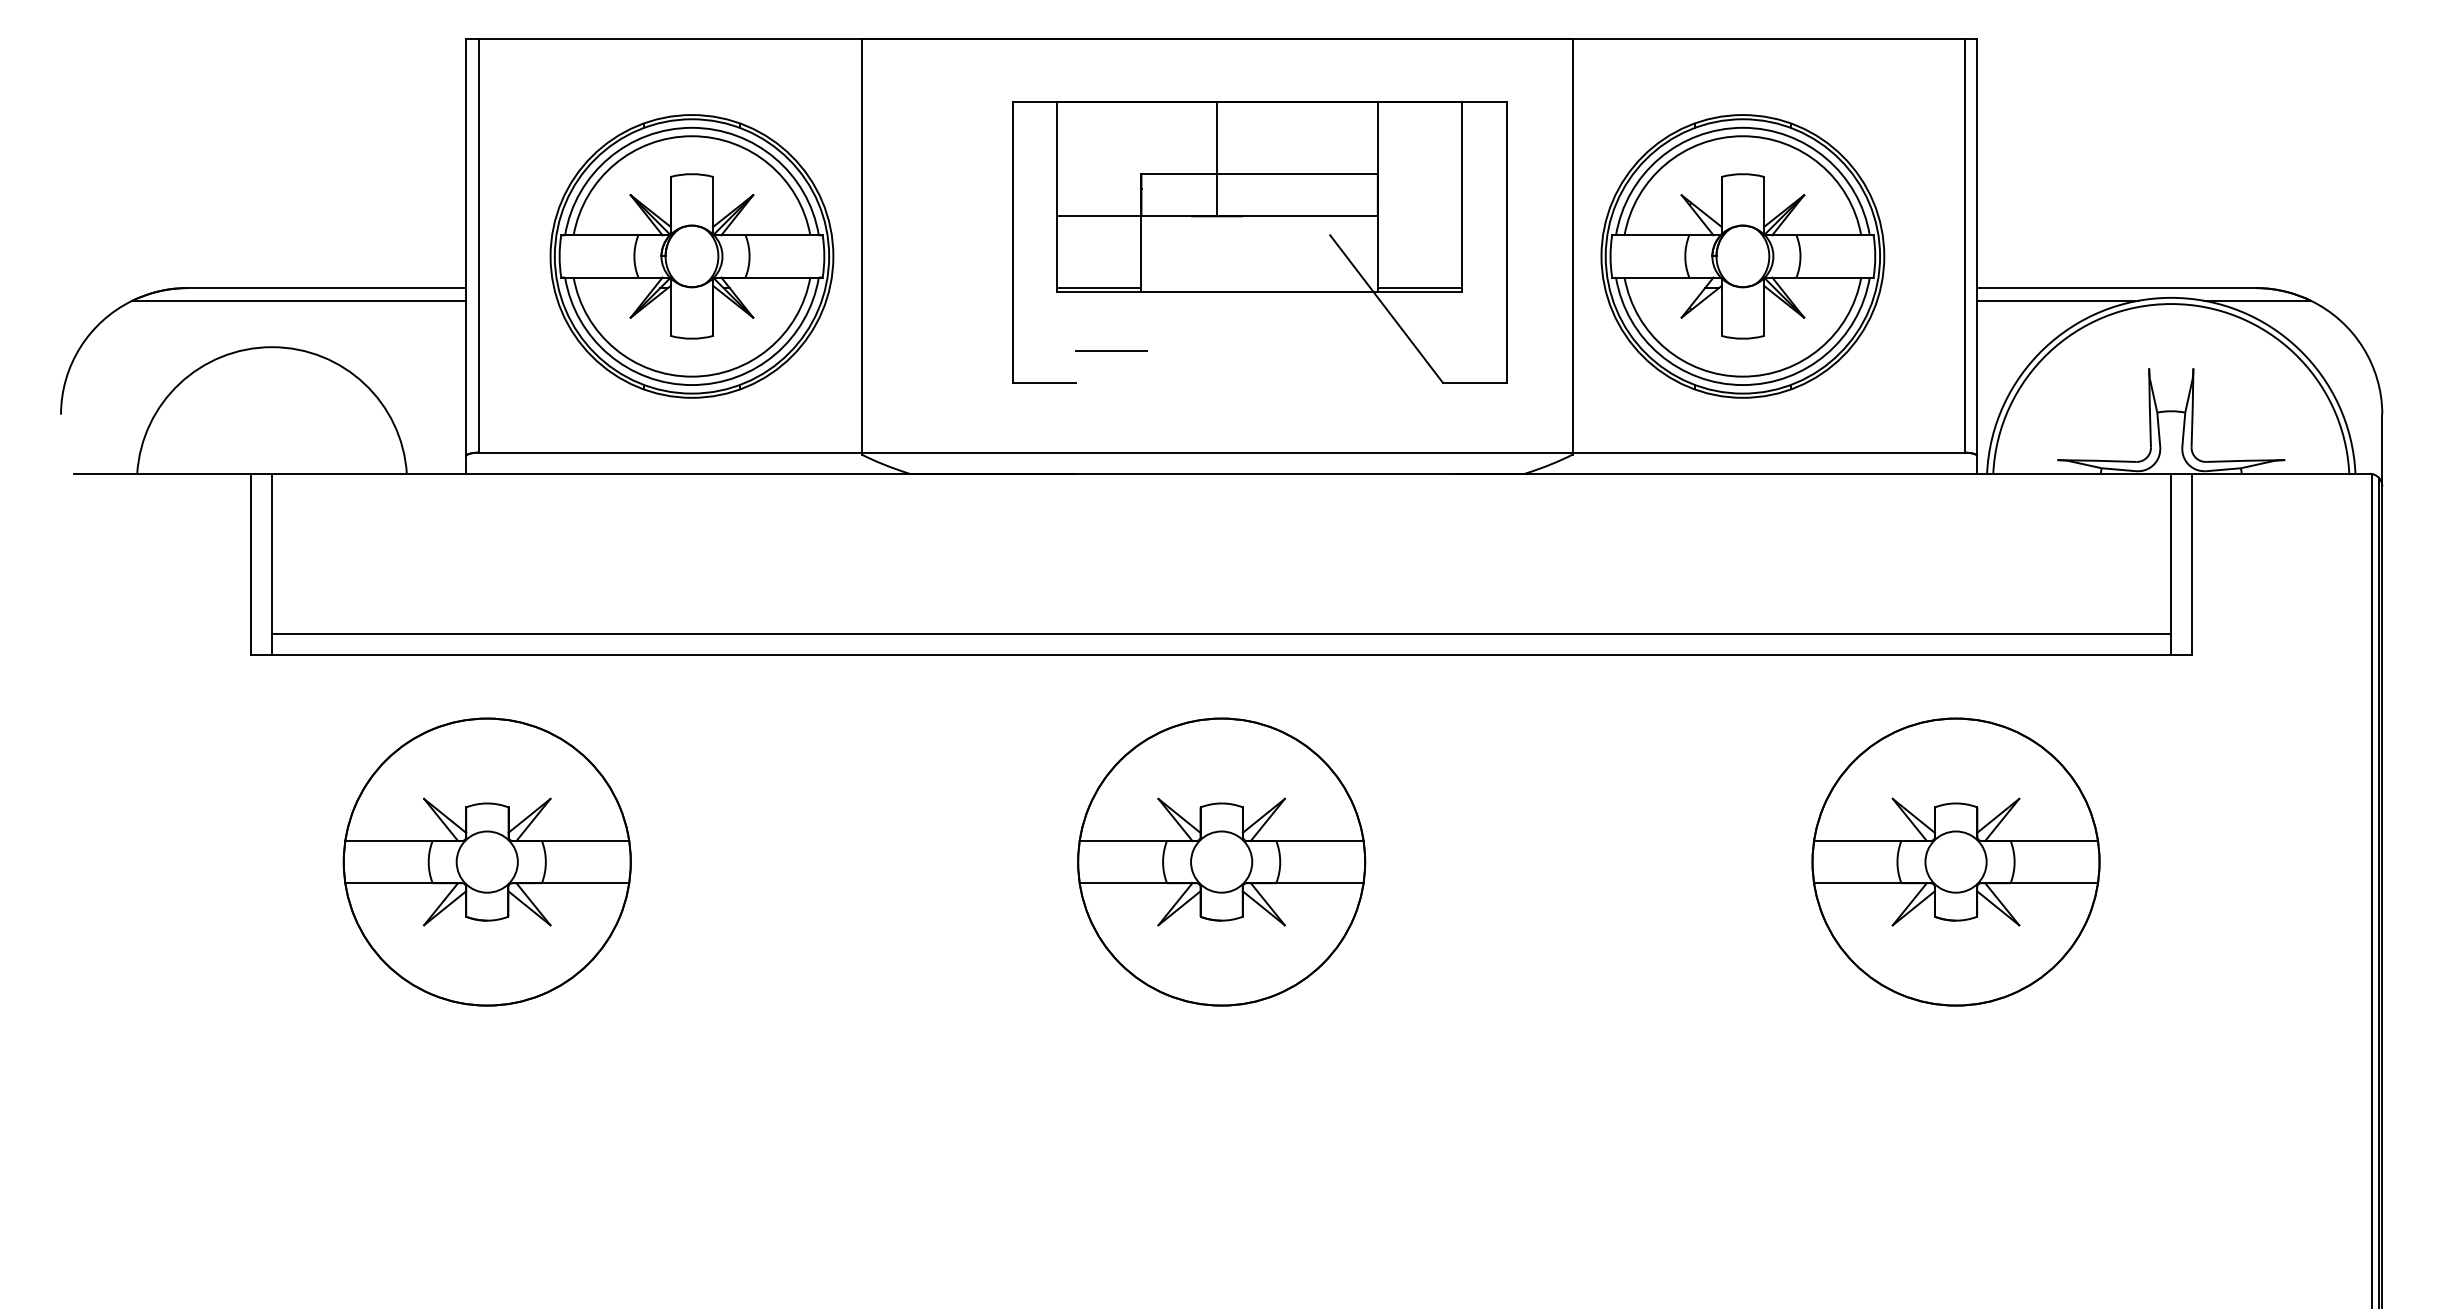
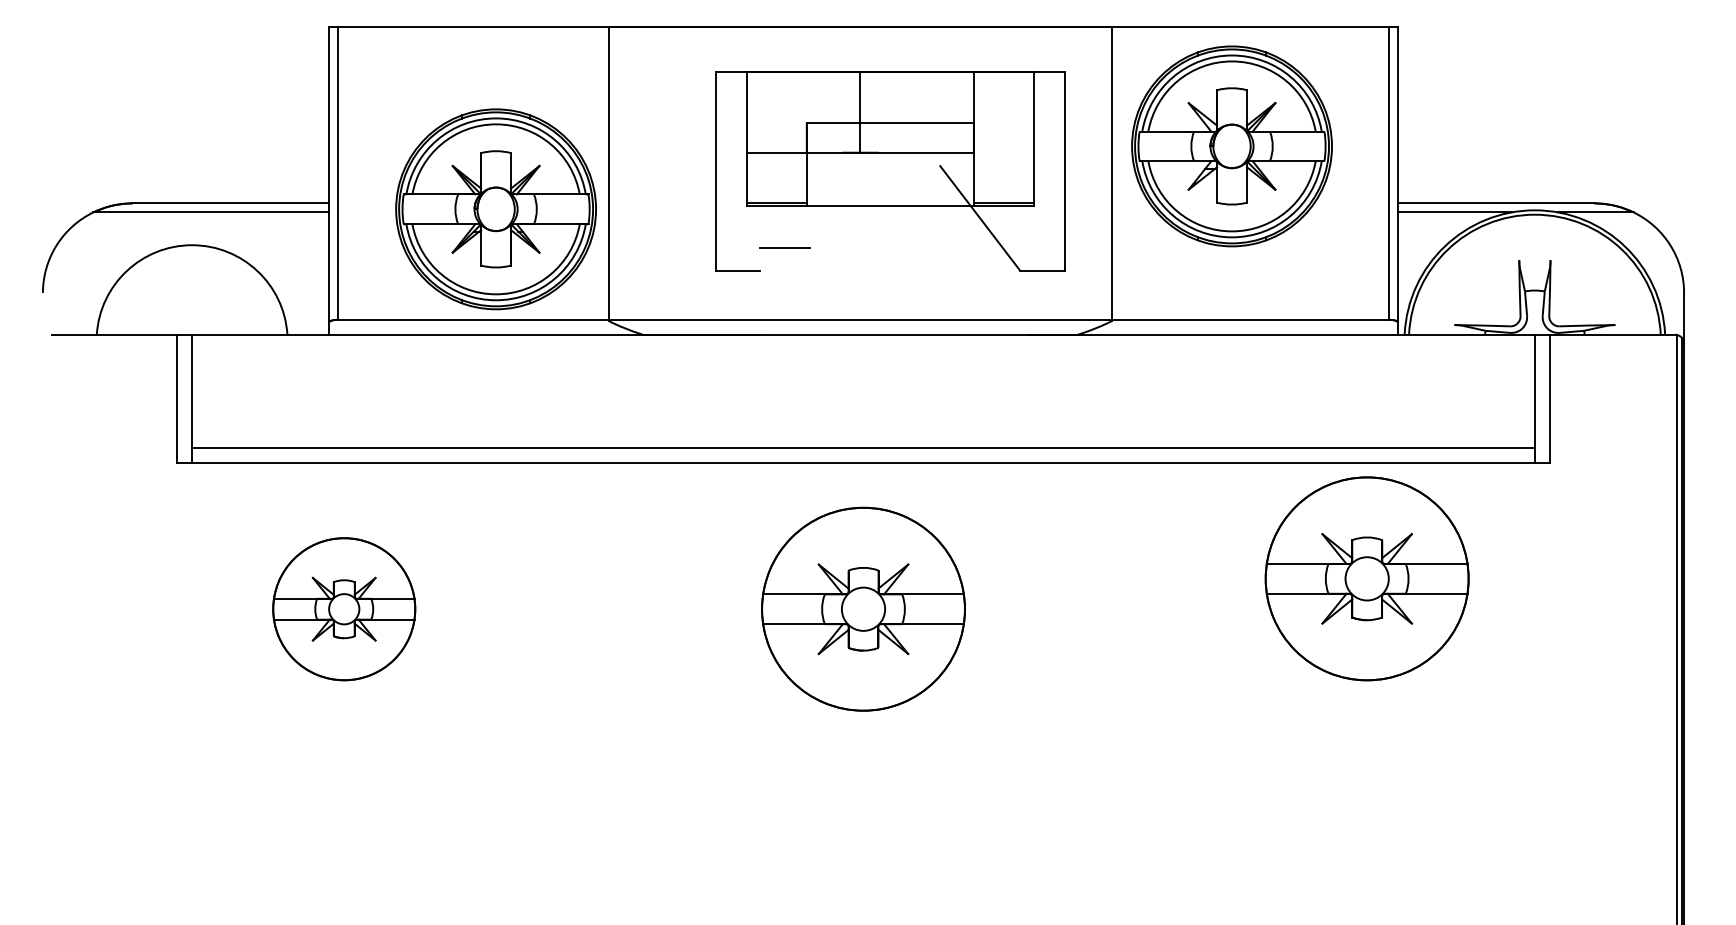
part: (691, 256) -> (495, 209), moved
part: (1742, 256) -> (1231, 146), moved
part: (486, 861) -> (343, 608), size x0.7
part: (1955, 861) -> (1366, 578), moved

